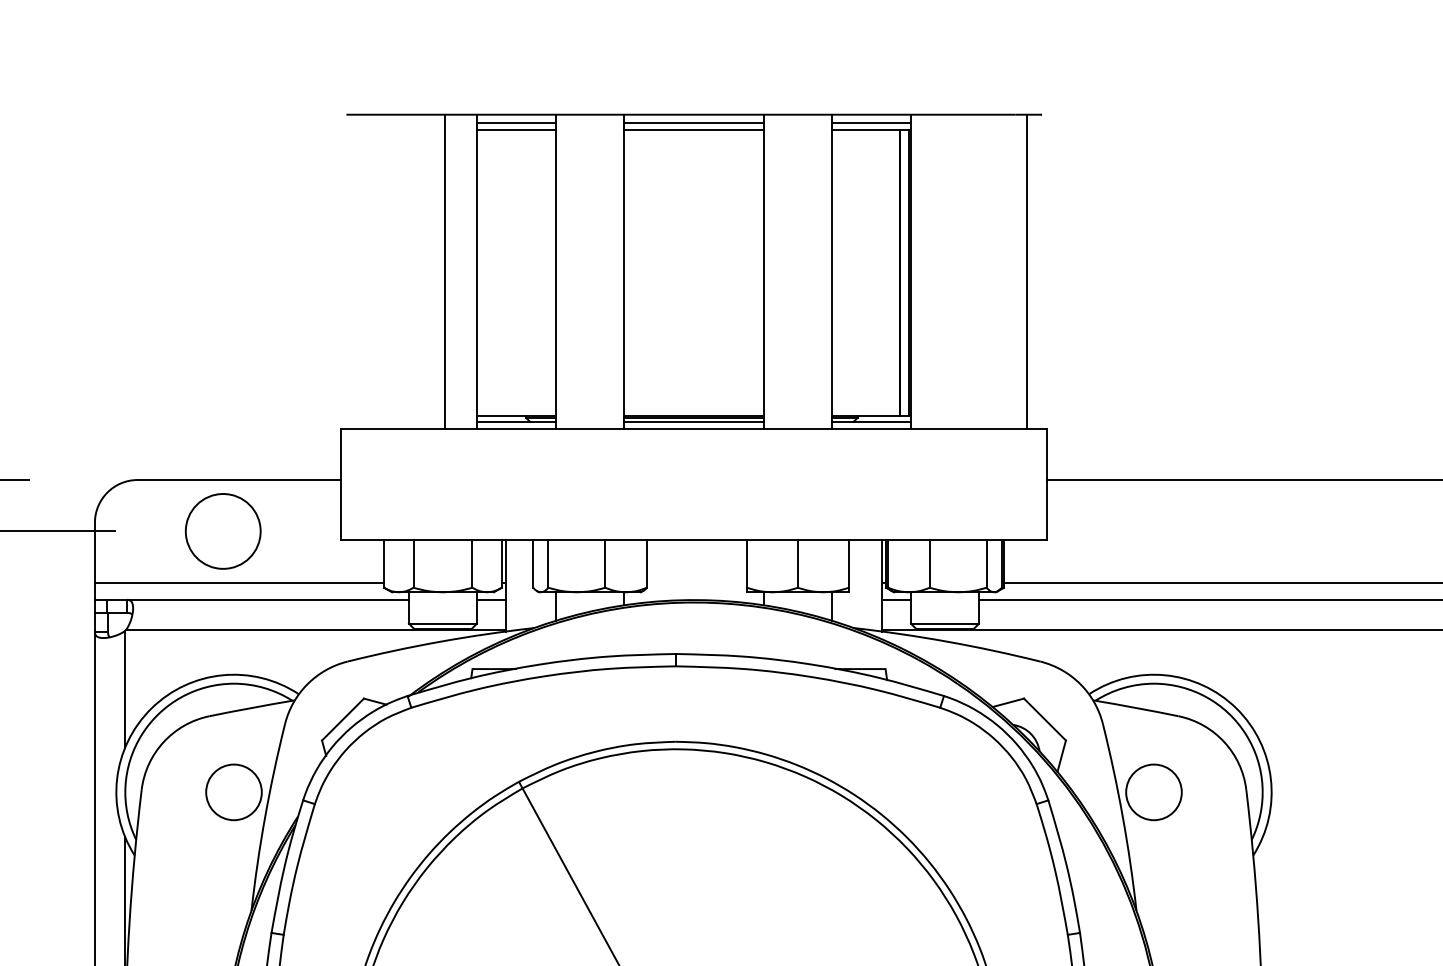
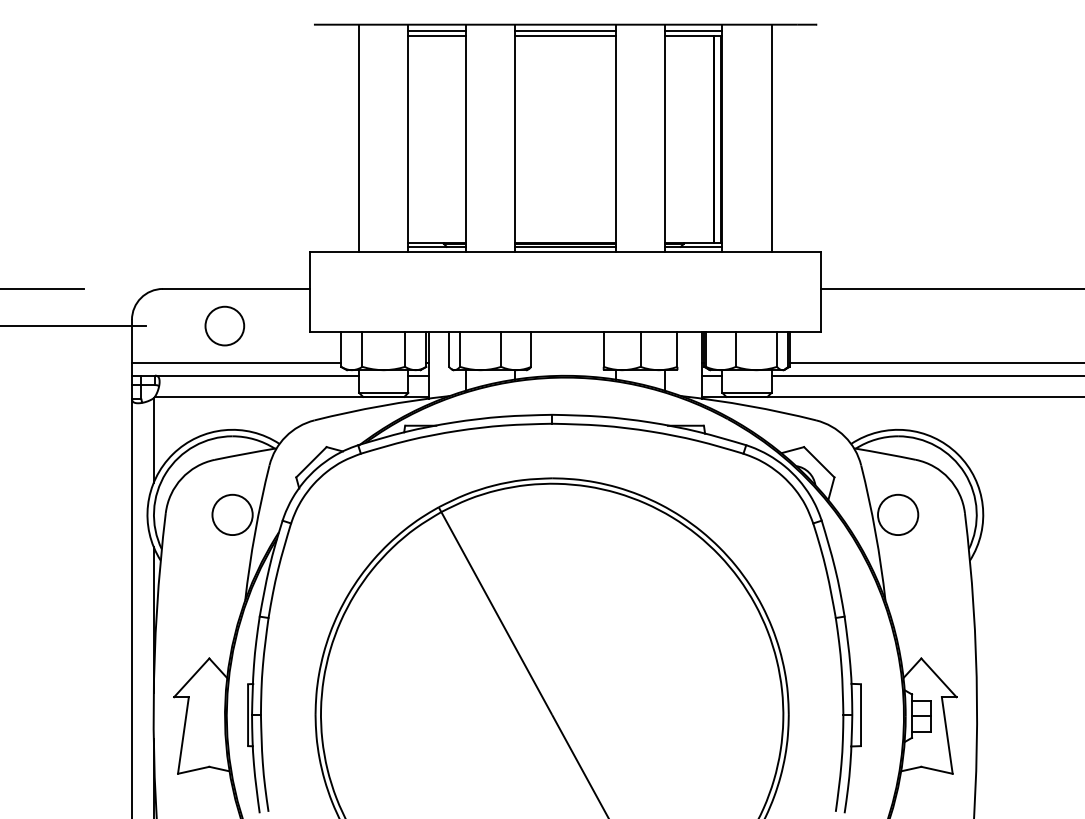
line: (445, 270) -> (359, 137), moved
line: (1027, 270) -> (771, 137), moved
circle: (222, 530) -> (224, 325), size x0.71

